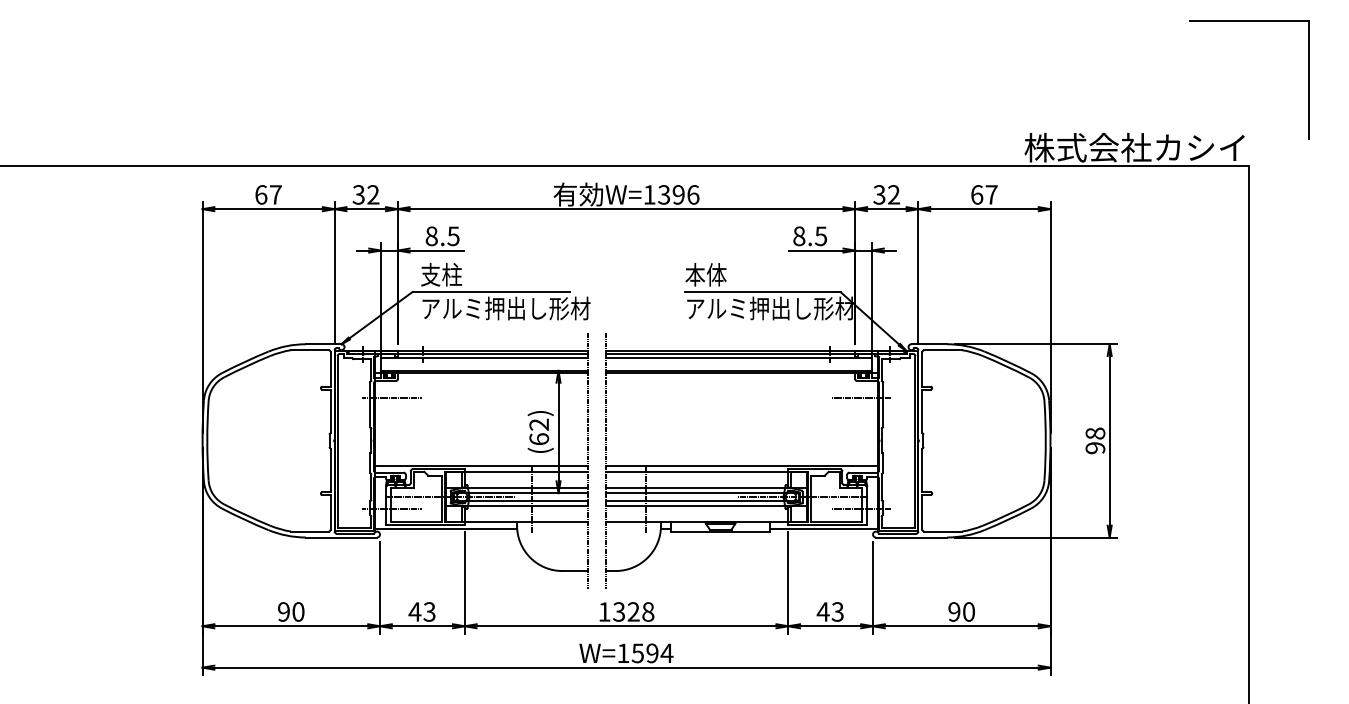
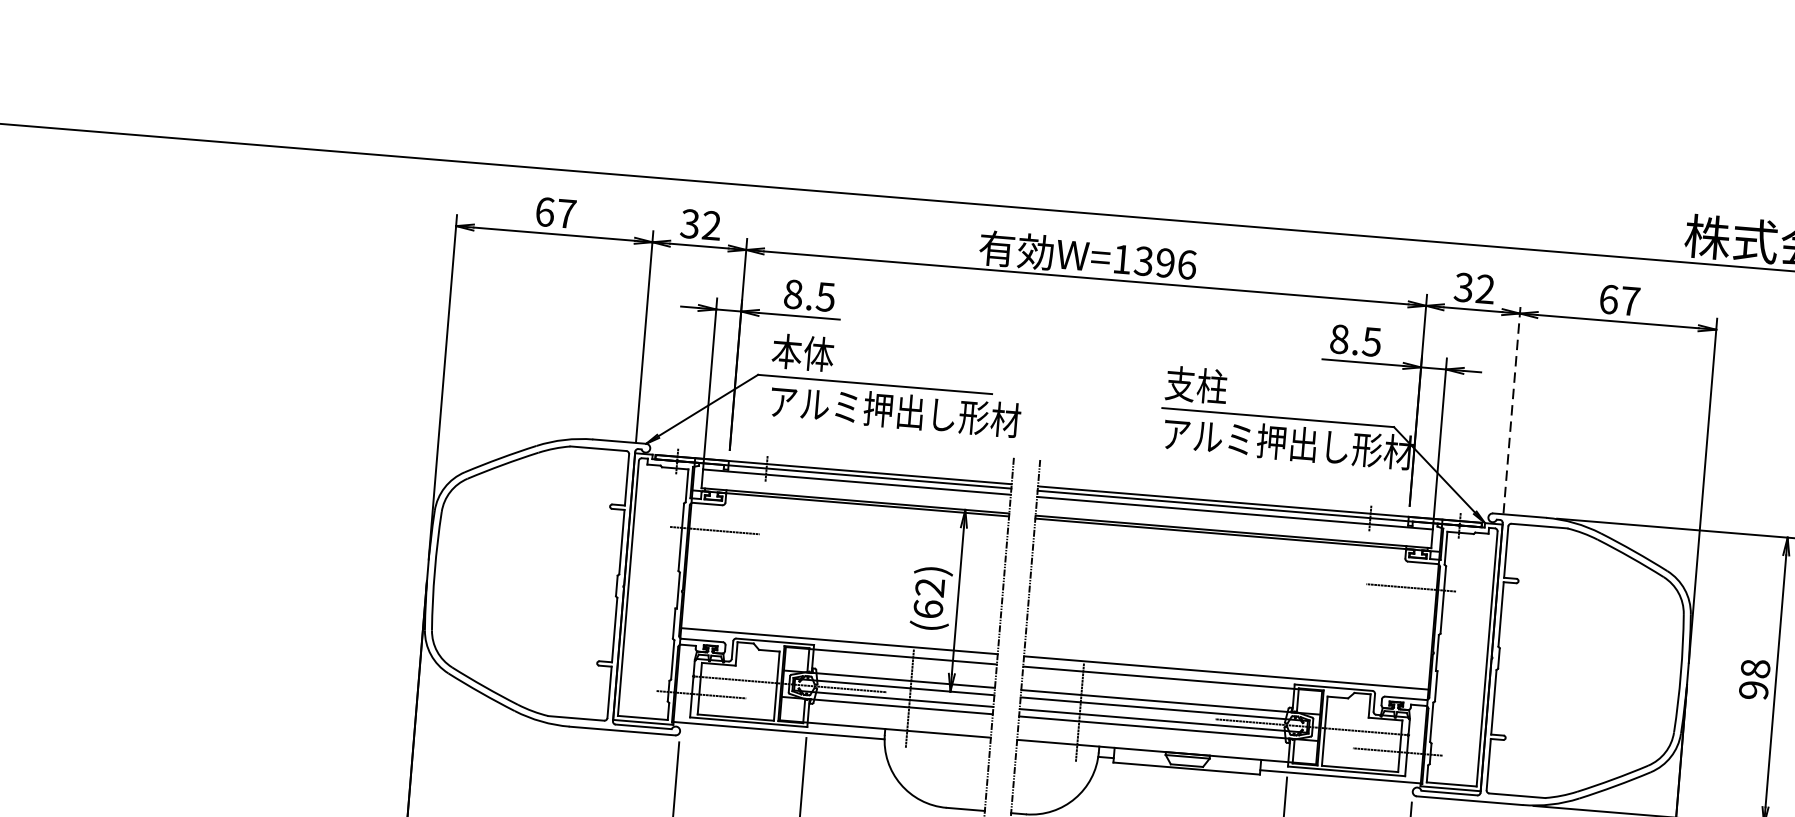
line: (918, 272) -> (1512, 407), solid -> dashed
text: (441, 274) -> (803, 352), 支柱 -> 本体
text: (705, 274) -> (1195, 384), 本体 -> 支柱

